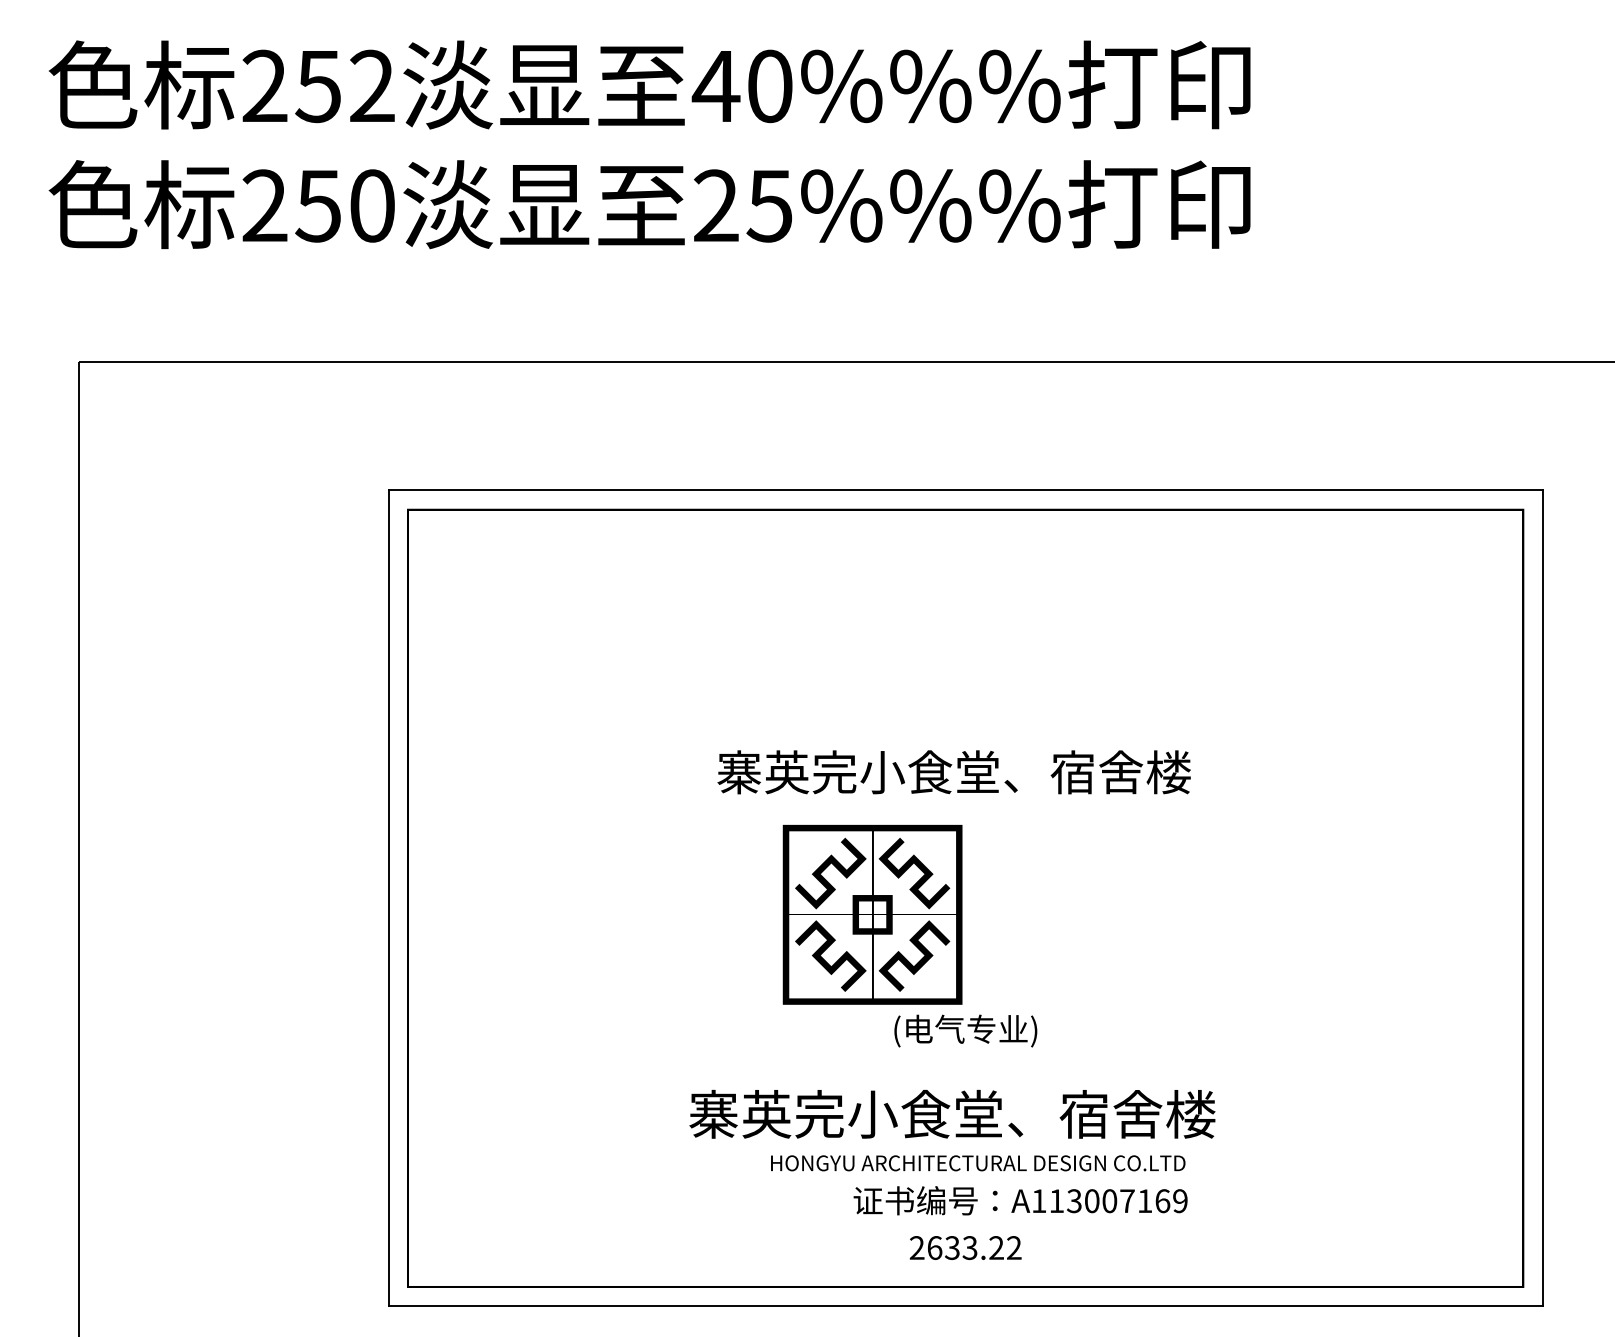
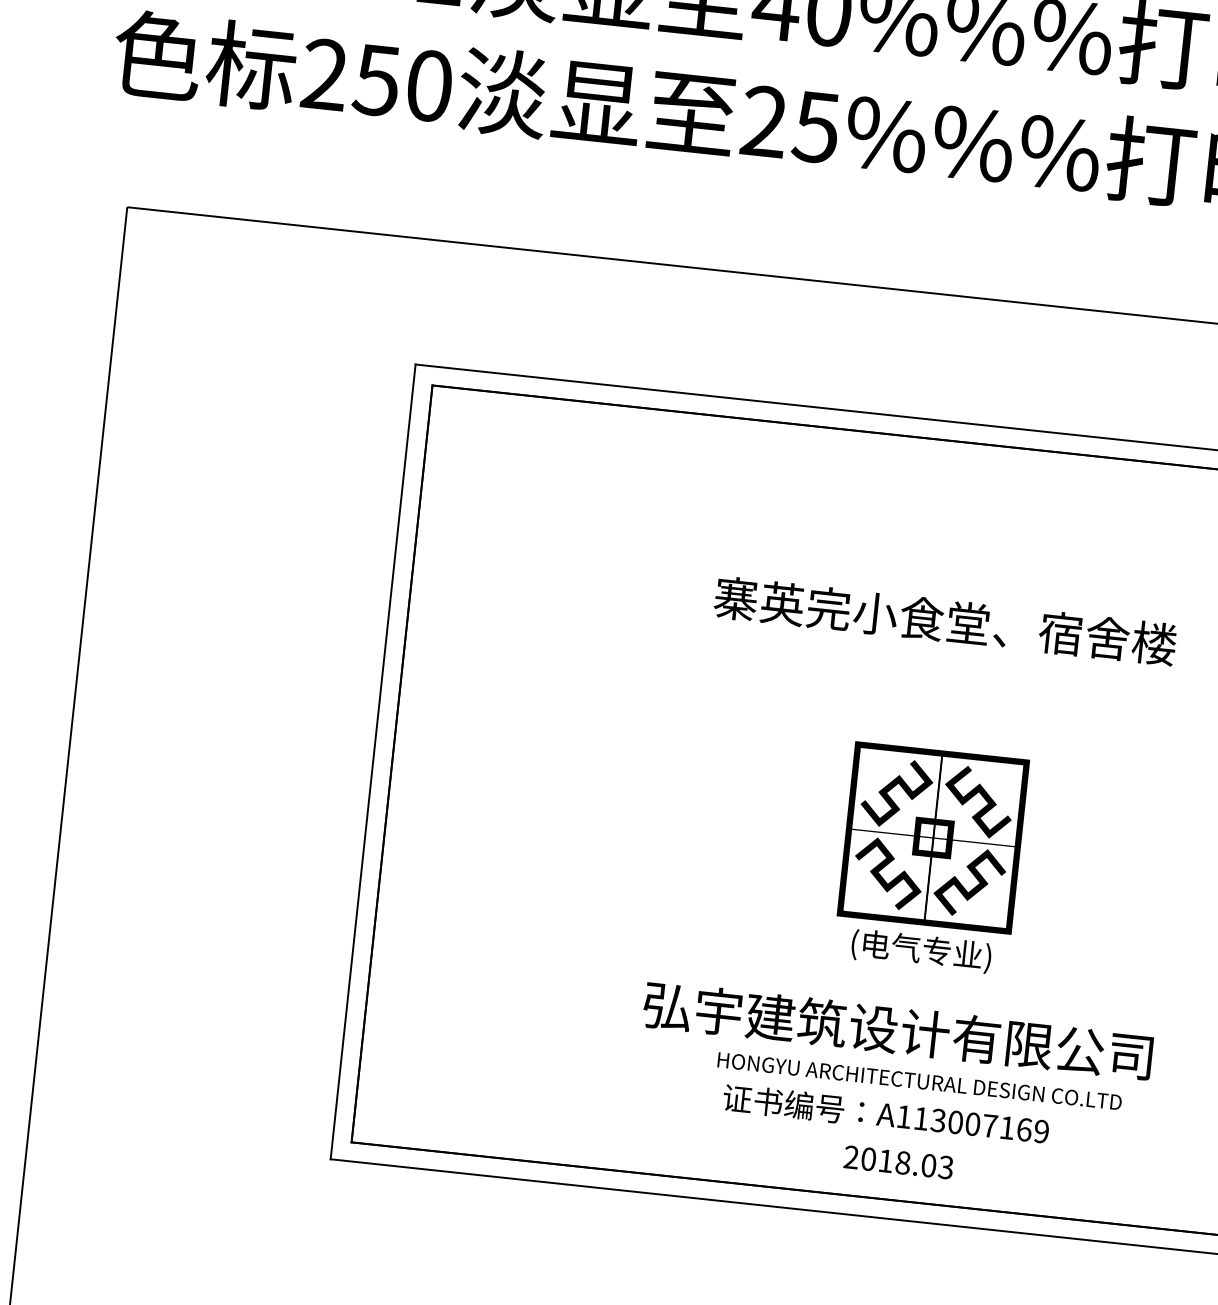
text: (953, 772) -> (944, 621), moved
part: (872, 914) -> (933, 837), moved
text: (952, 1113) -> (899, 1030), 寨英完小食堂、宿舍楼 -> 弘宇建筑设计有限公司
text: (1020, 1200) -> (885, 1114), moved
text: (974, 1247) -> (907, 1162), 2633.22 -> 2018.03

